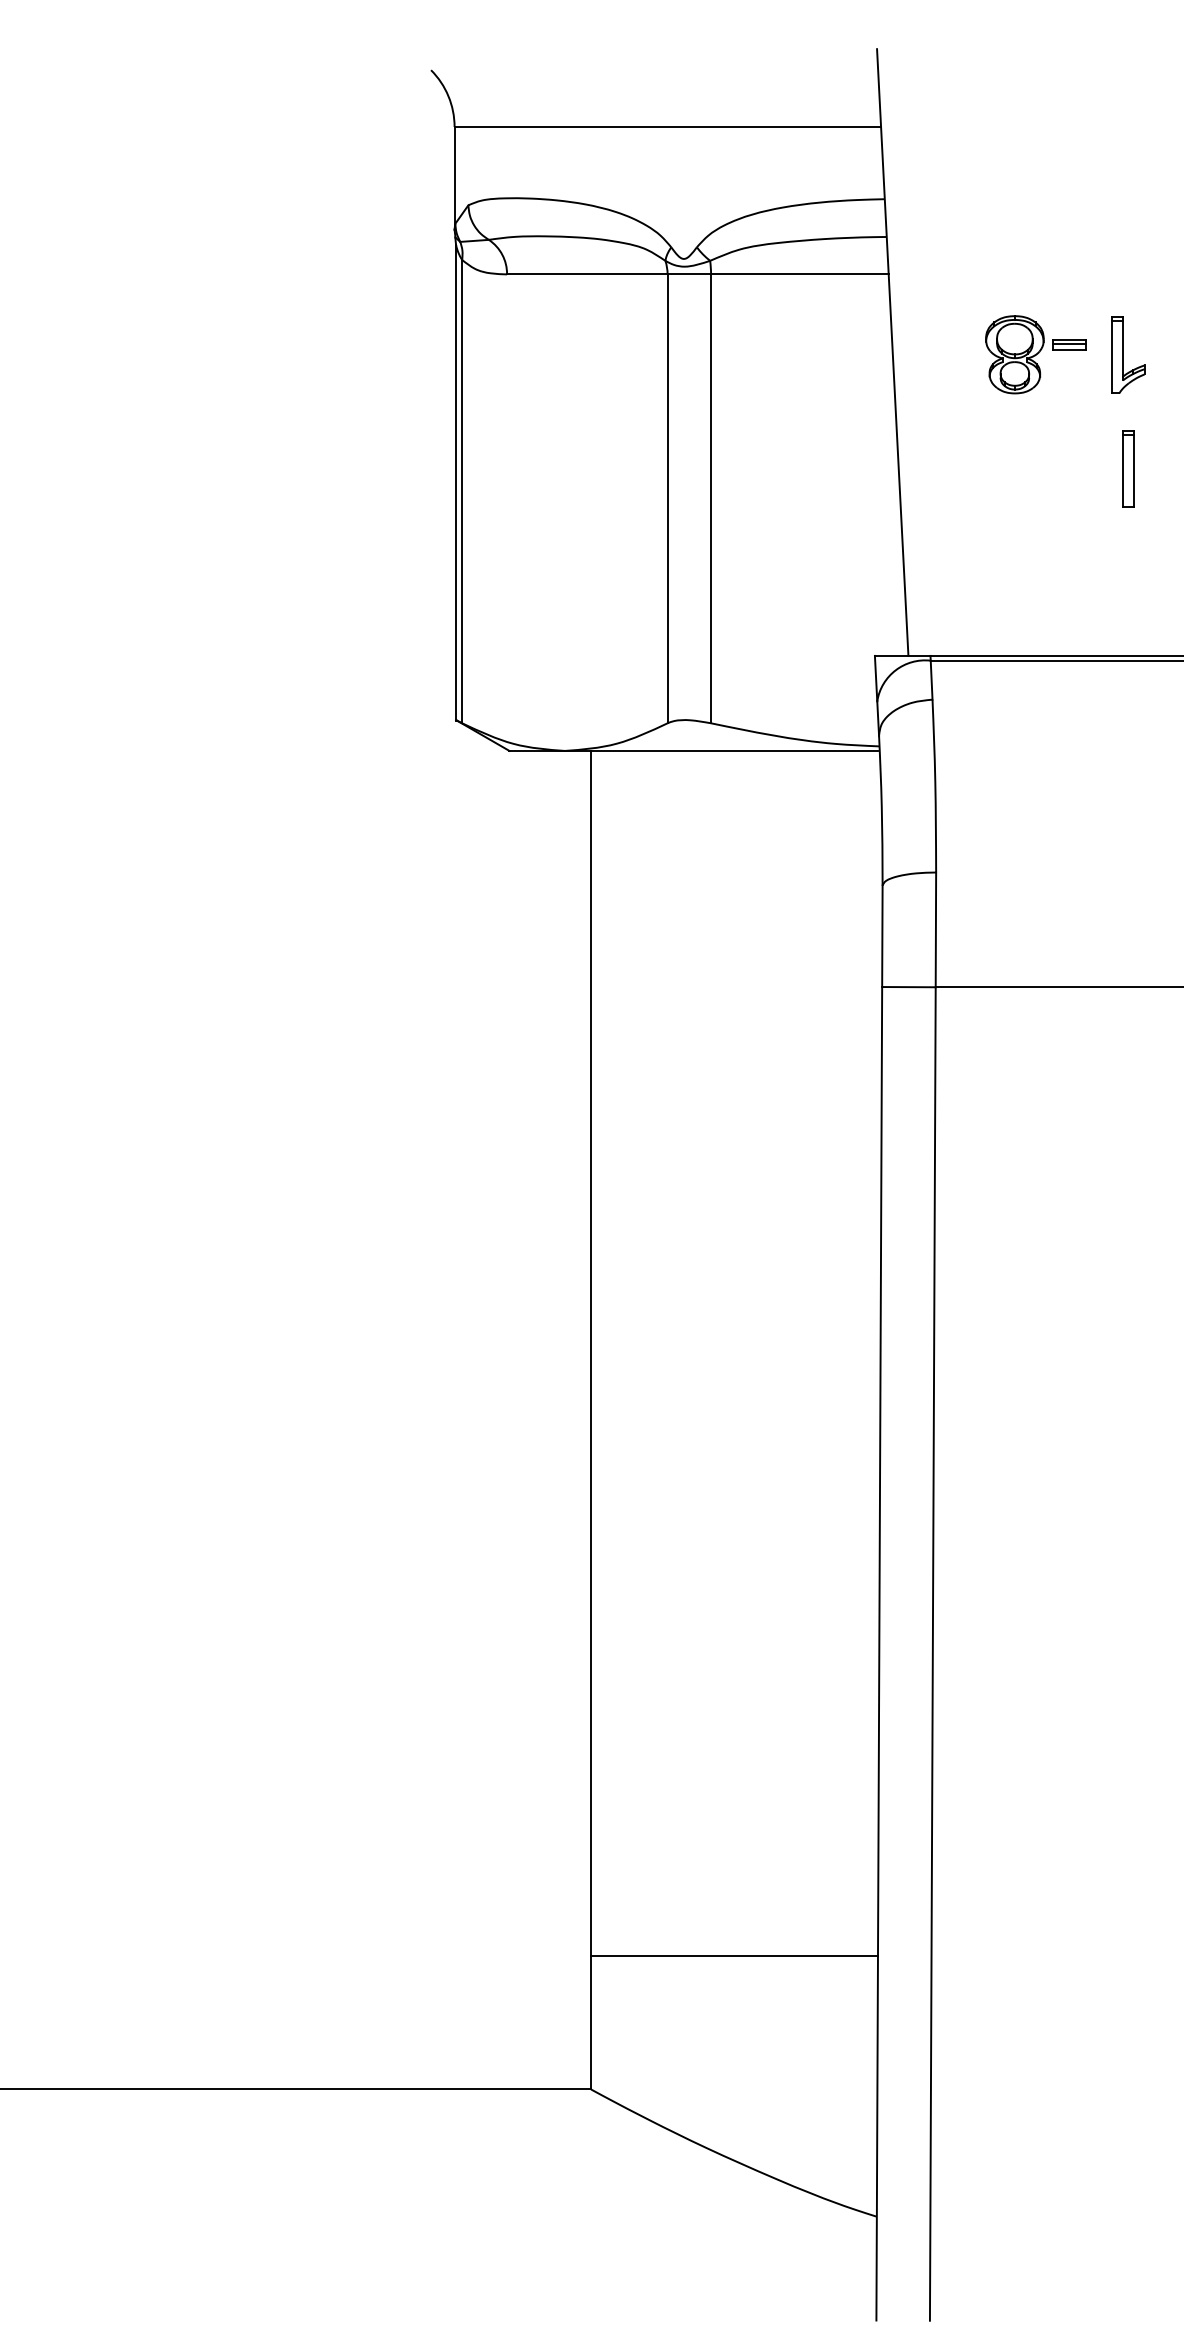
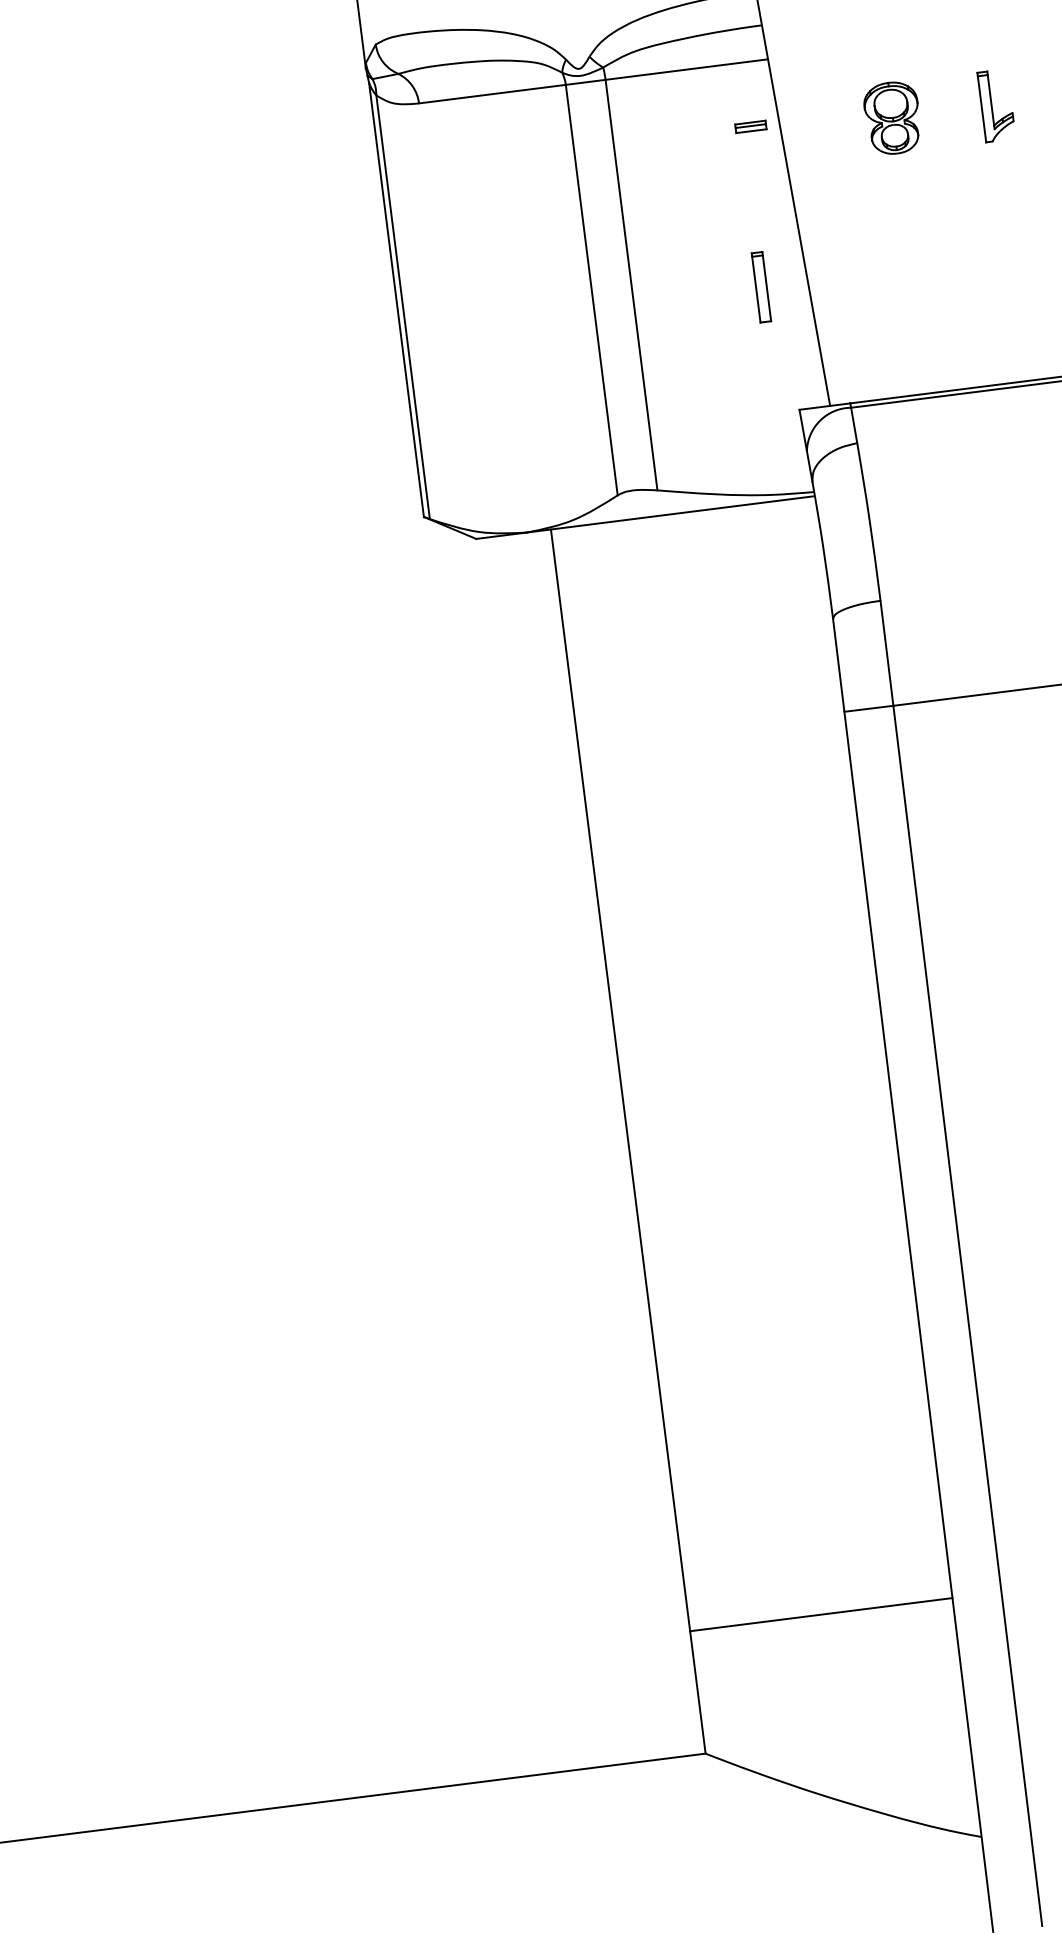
part: (1069, 344) -> (751, 126), moved
part: (1128, 468) -> (761, 286), moved

